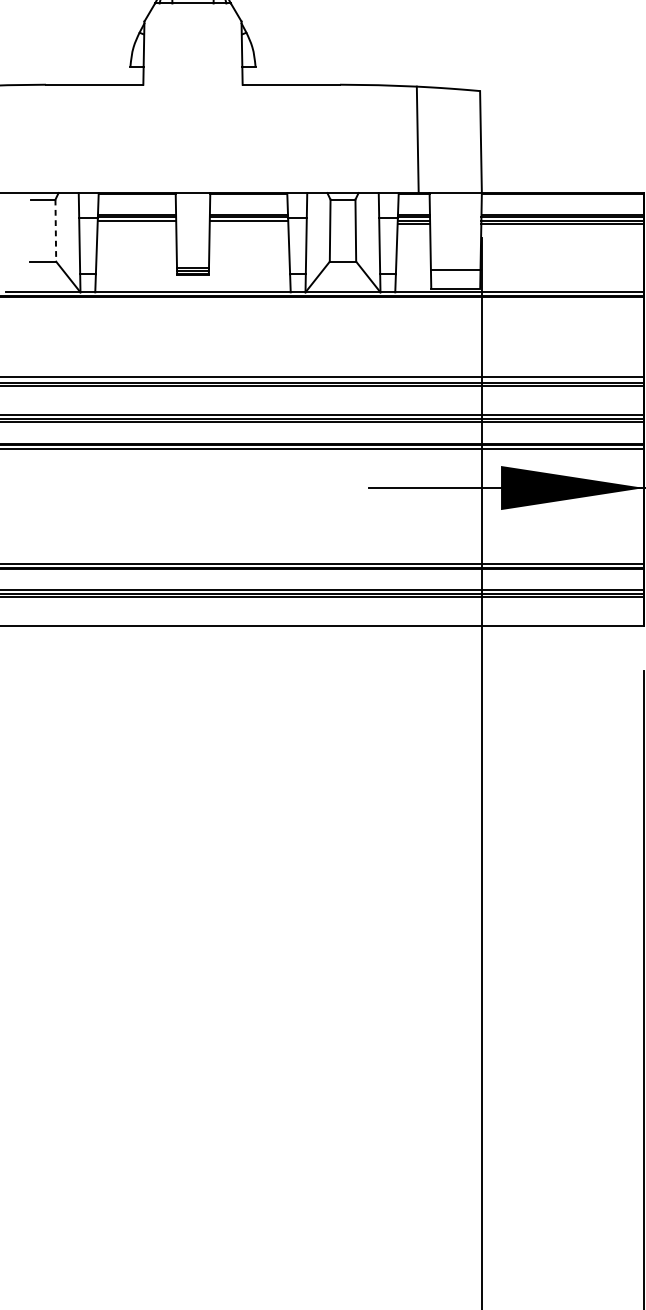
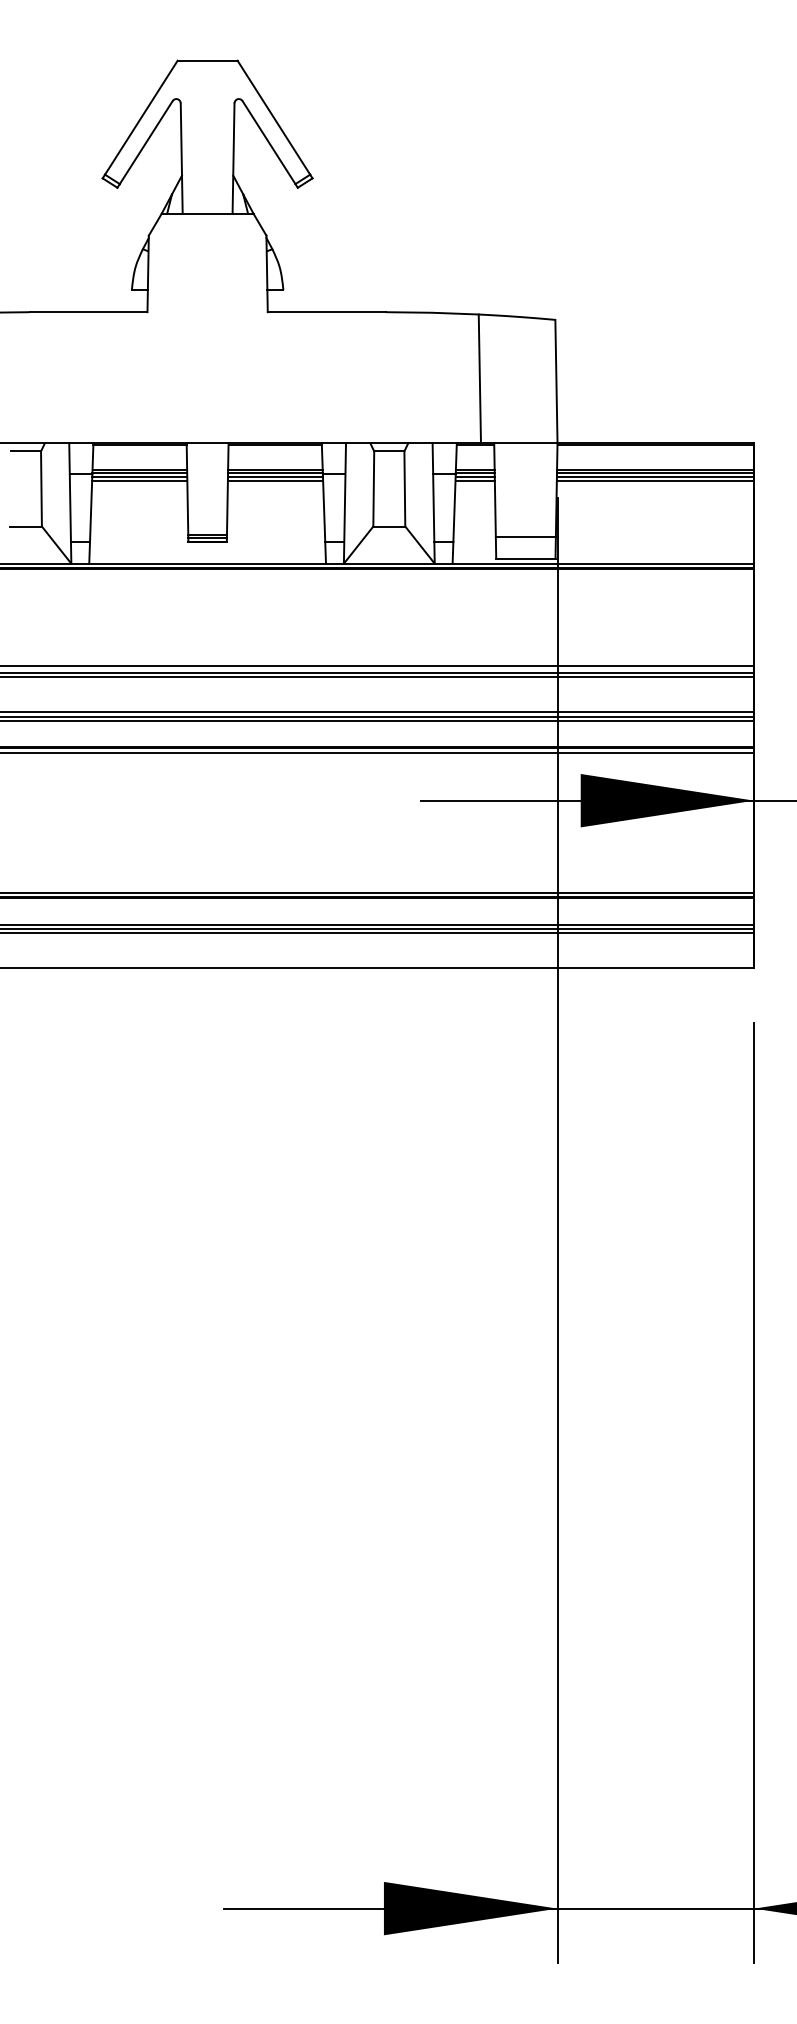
line: (136, 224) -> (139, 481), added
line: (249, 224) -> (275, 481), added
line: (55, 230) -> (41, 488), dashed -> solid

